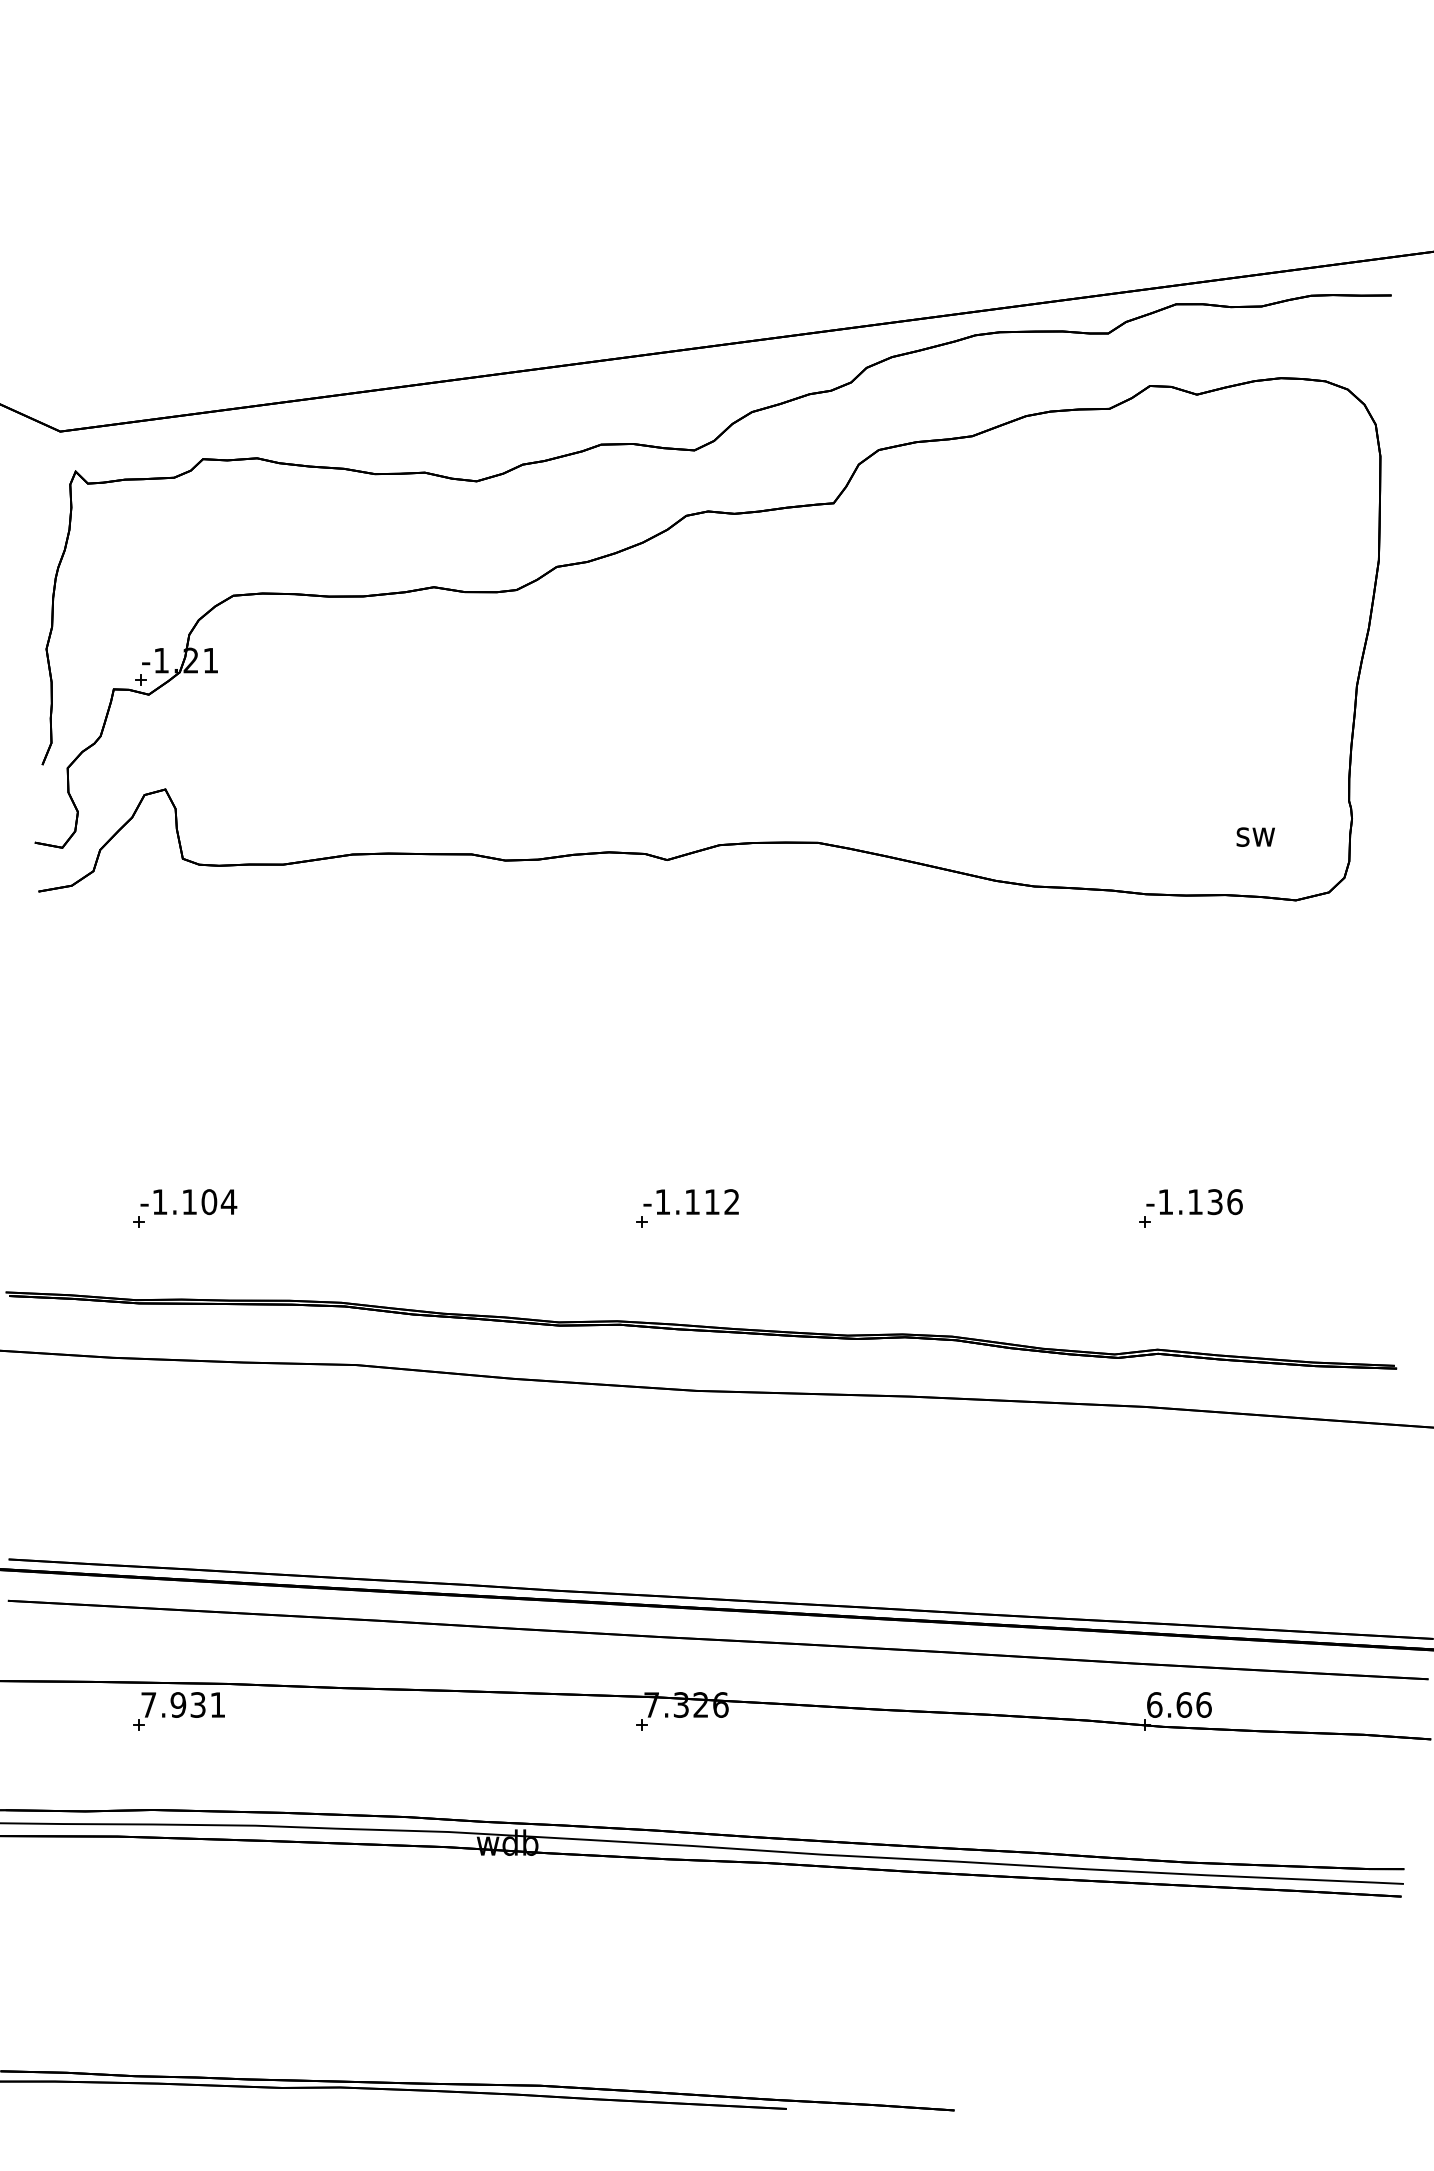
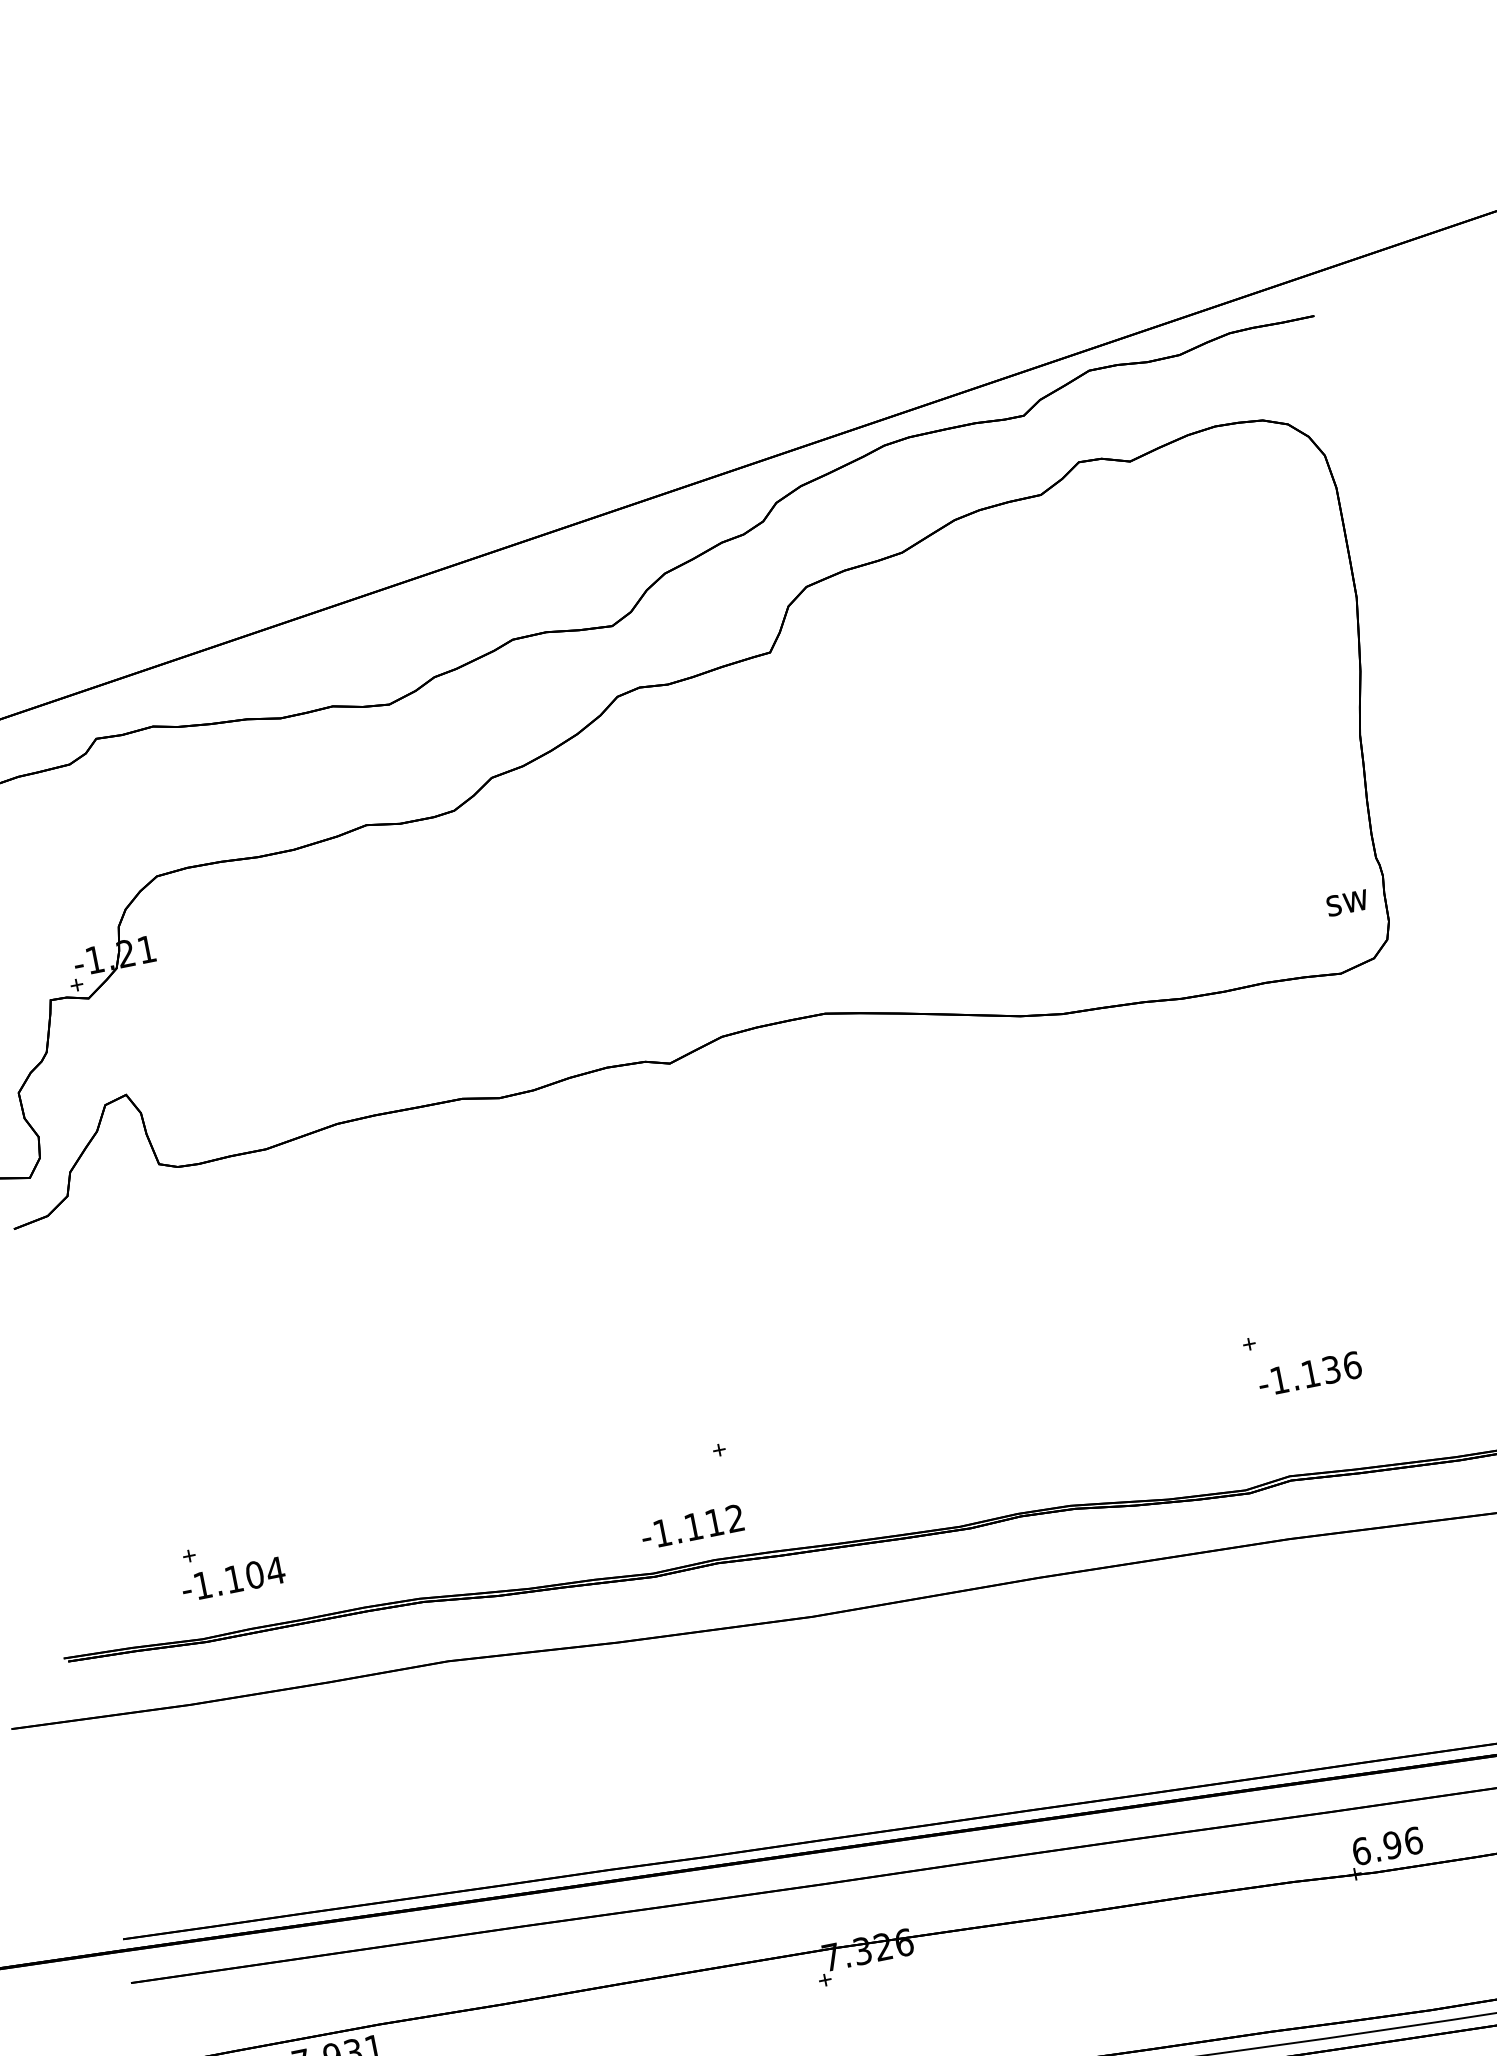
text: (1255, 836) -> (1347, 902), moved
text: (690, 1201) -> (691, 1526), moved
text: (188, 1202) -> (233, 1579), moved
text: (1194, 1202) -> (1309, 1374), moved
text: (1184, 1704) -> (1392, 1844), 6.66 -> 6.96

